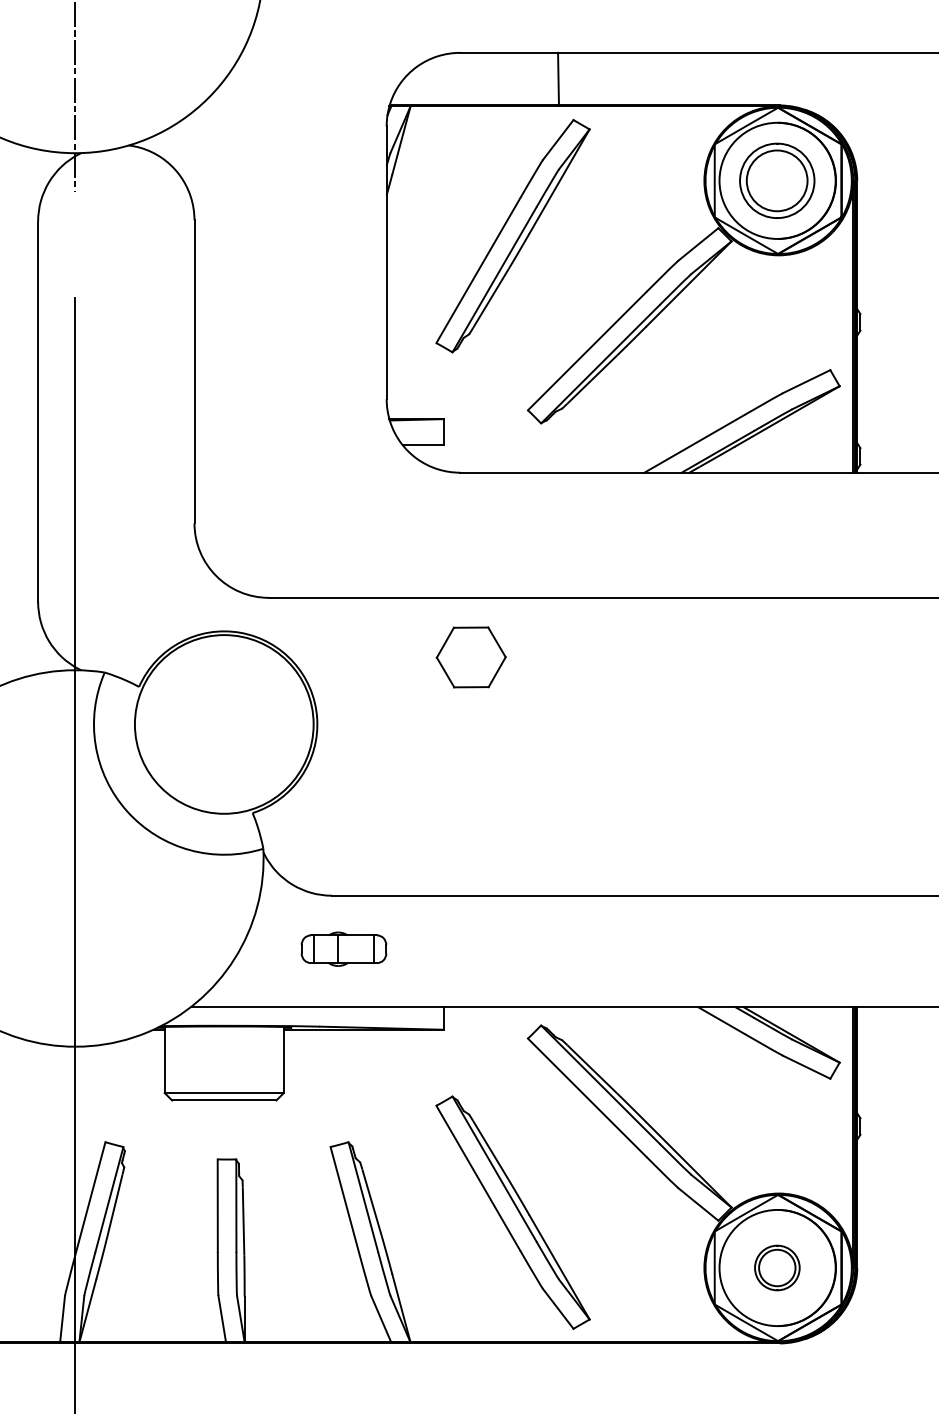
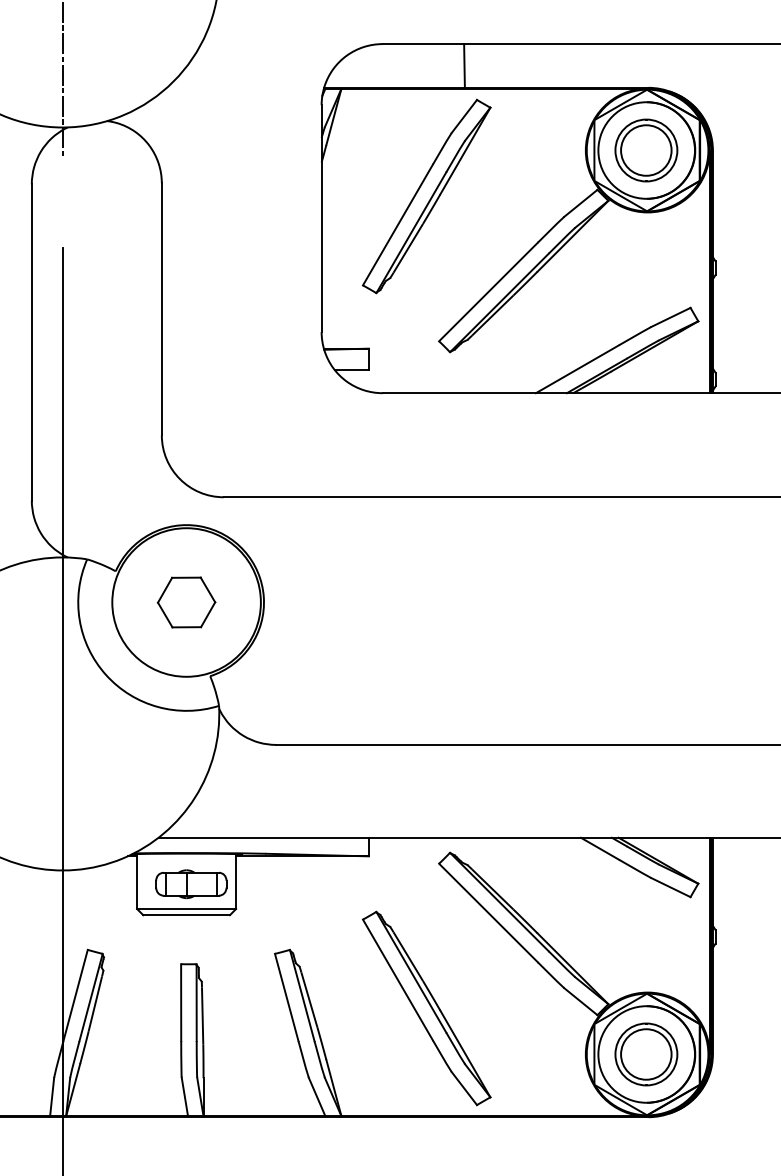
part: (470, 657) -> (185, 602), moved
part: (343, 948) -> (190, 883), moved
part: (777, 1267) -> (646, 1054), size x1.67

